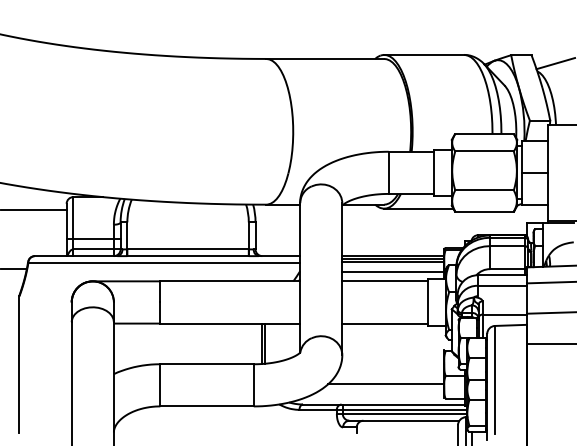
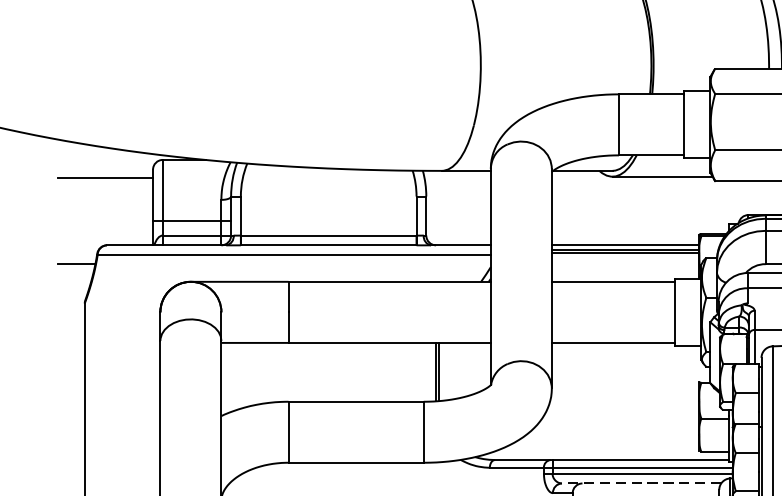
line: (393, 271) -> (625, 267), removed
line: (386, 384) -> (615, 431), removed
line: (403, 420) -> (640, 483), solid -> dashed

